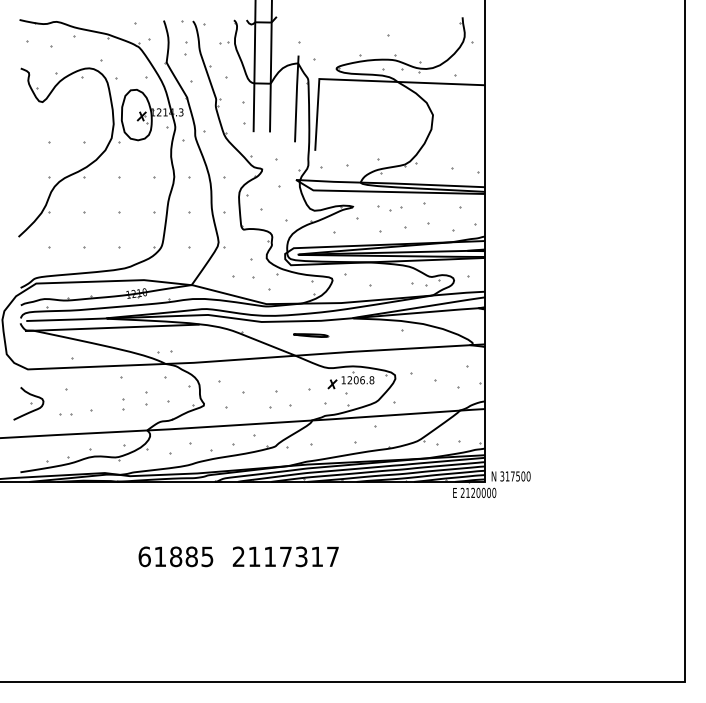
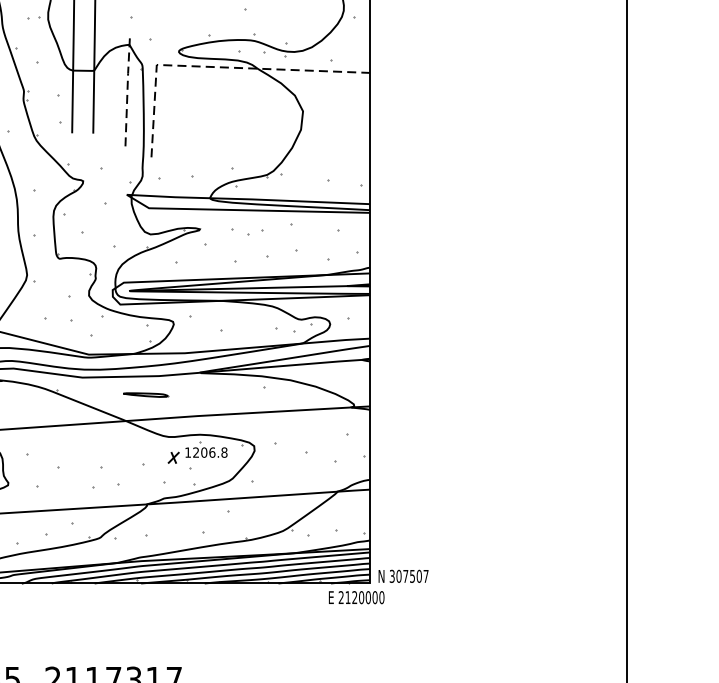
line: (366, 80) -> (217, 66), solid -> dashed
line: (296, 97) -> (127, 88), solid -> dashed
text: (517, 476) -> (411, 576), 317500 -> 307507

